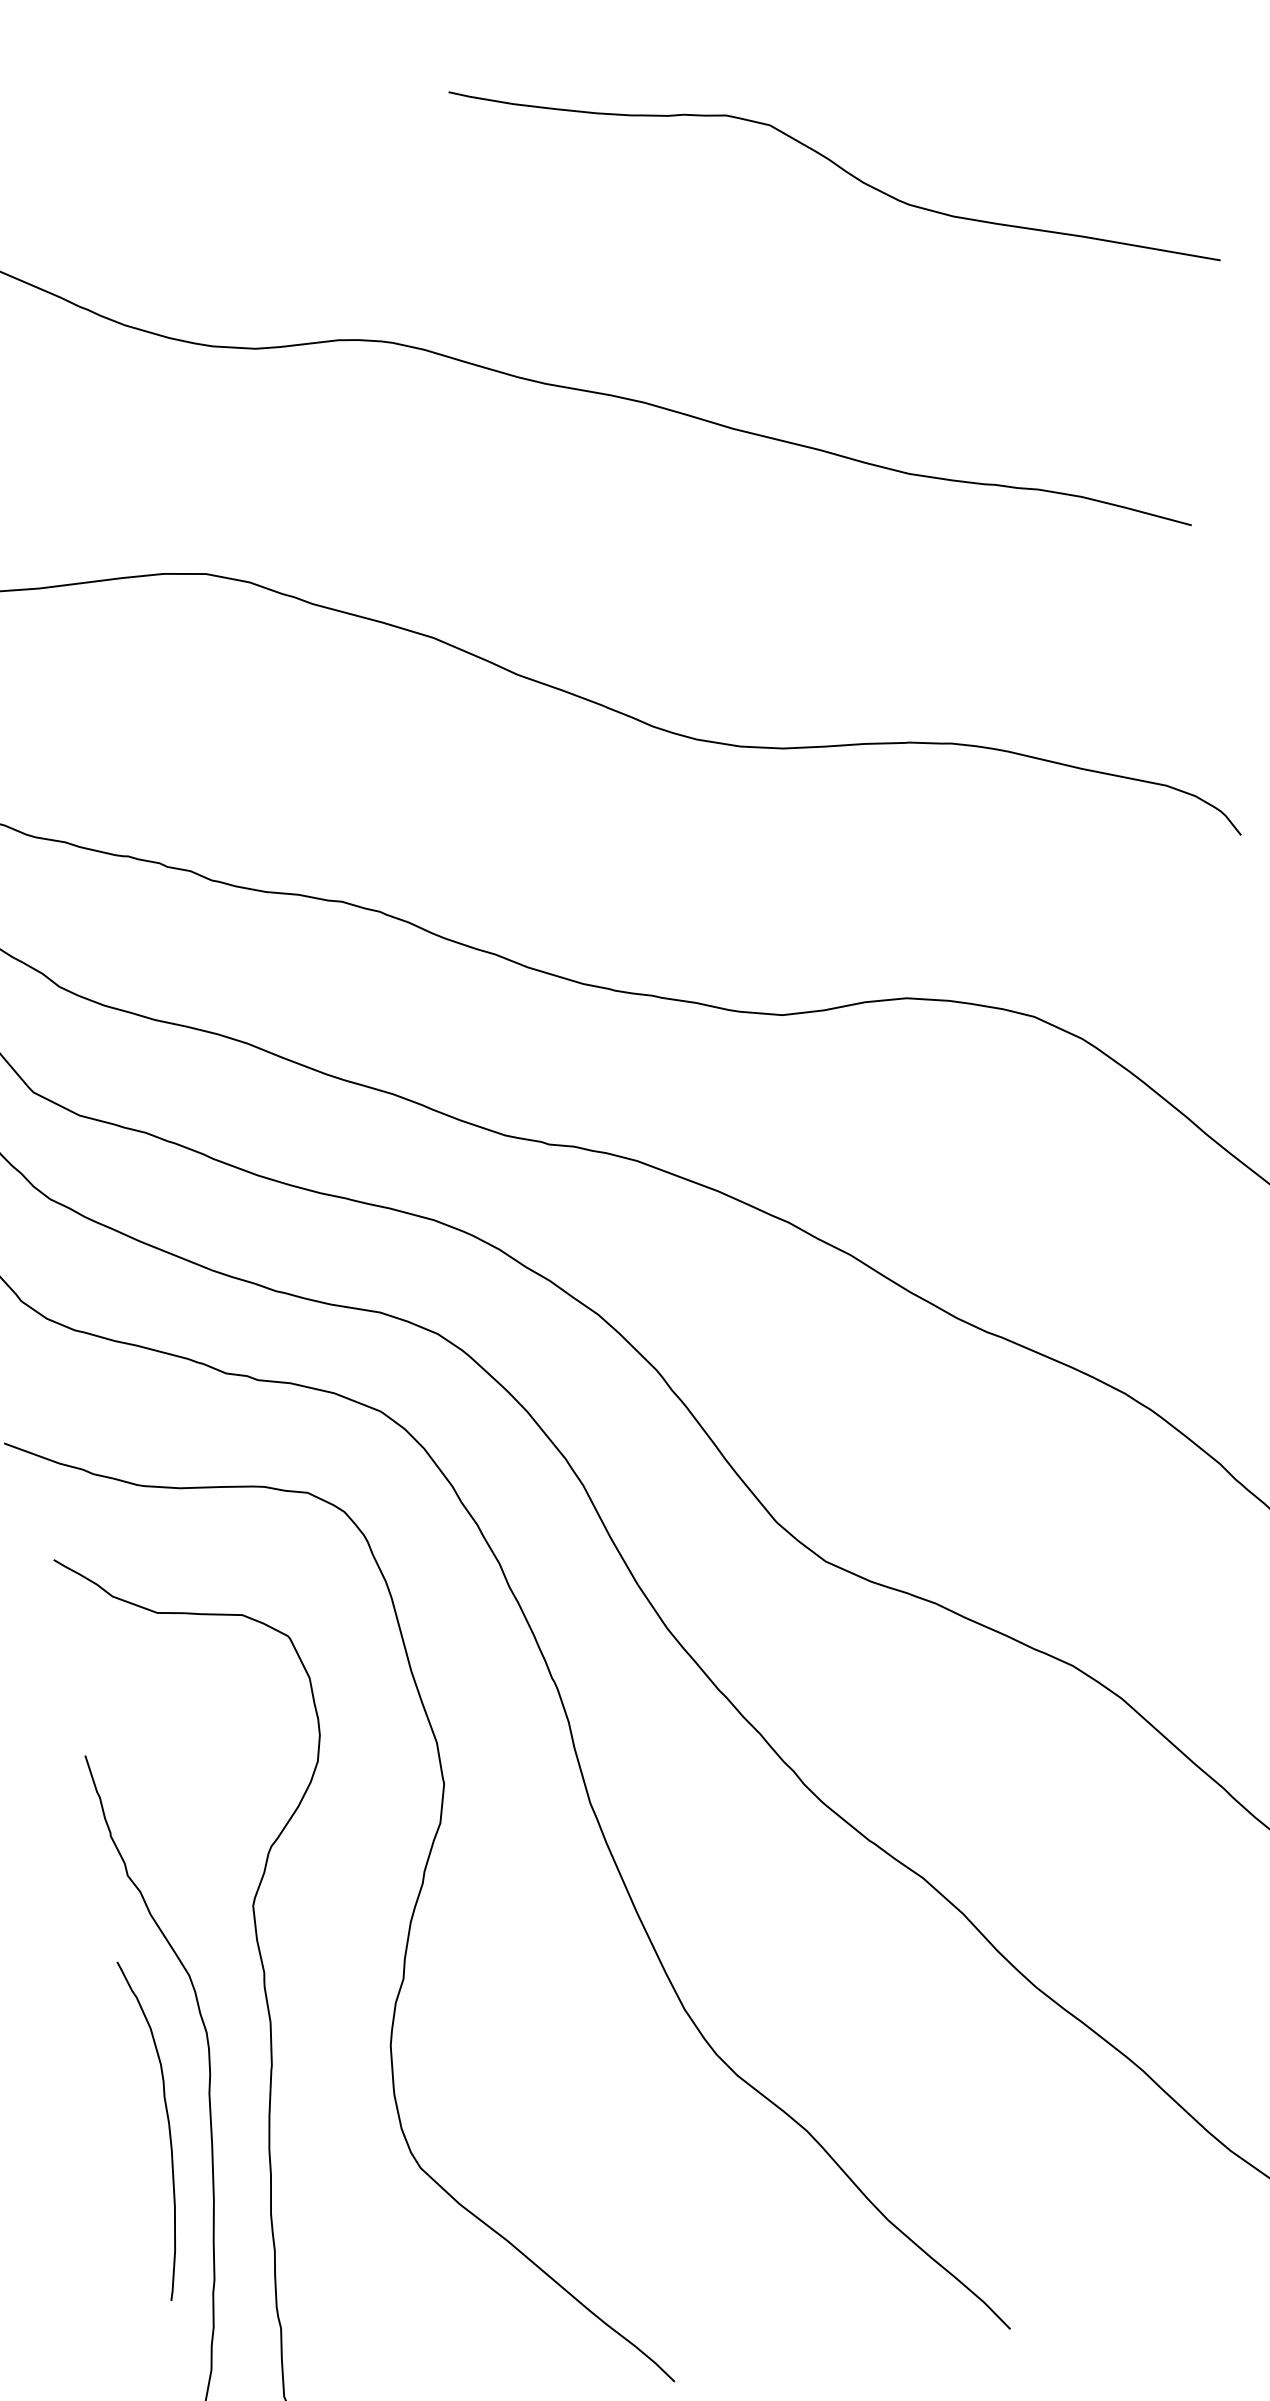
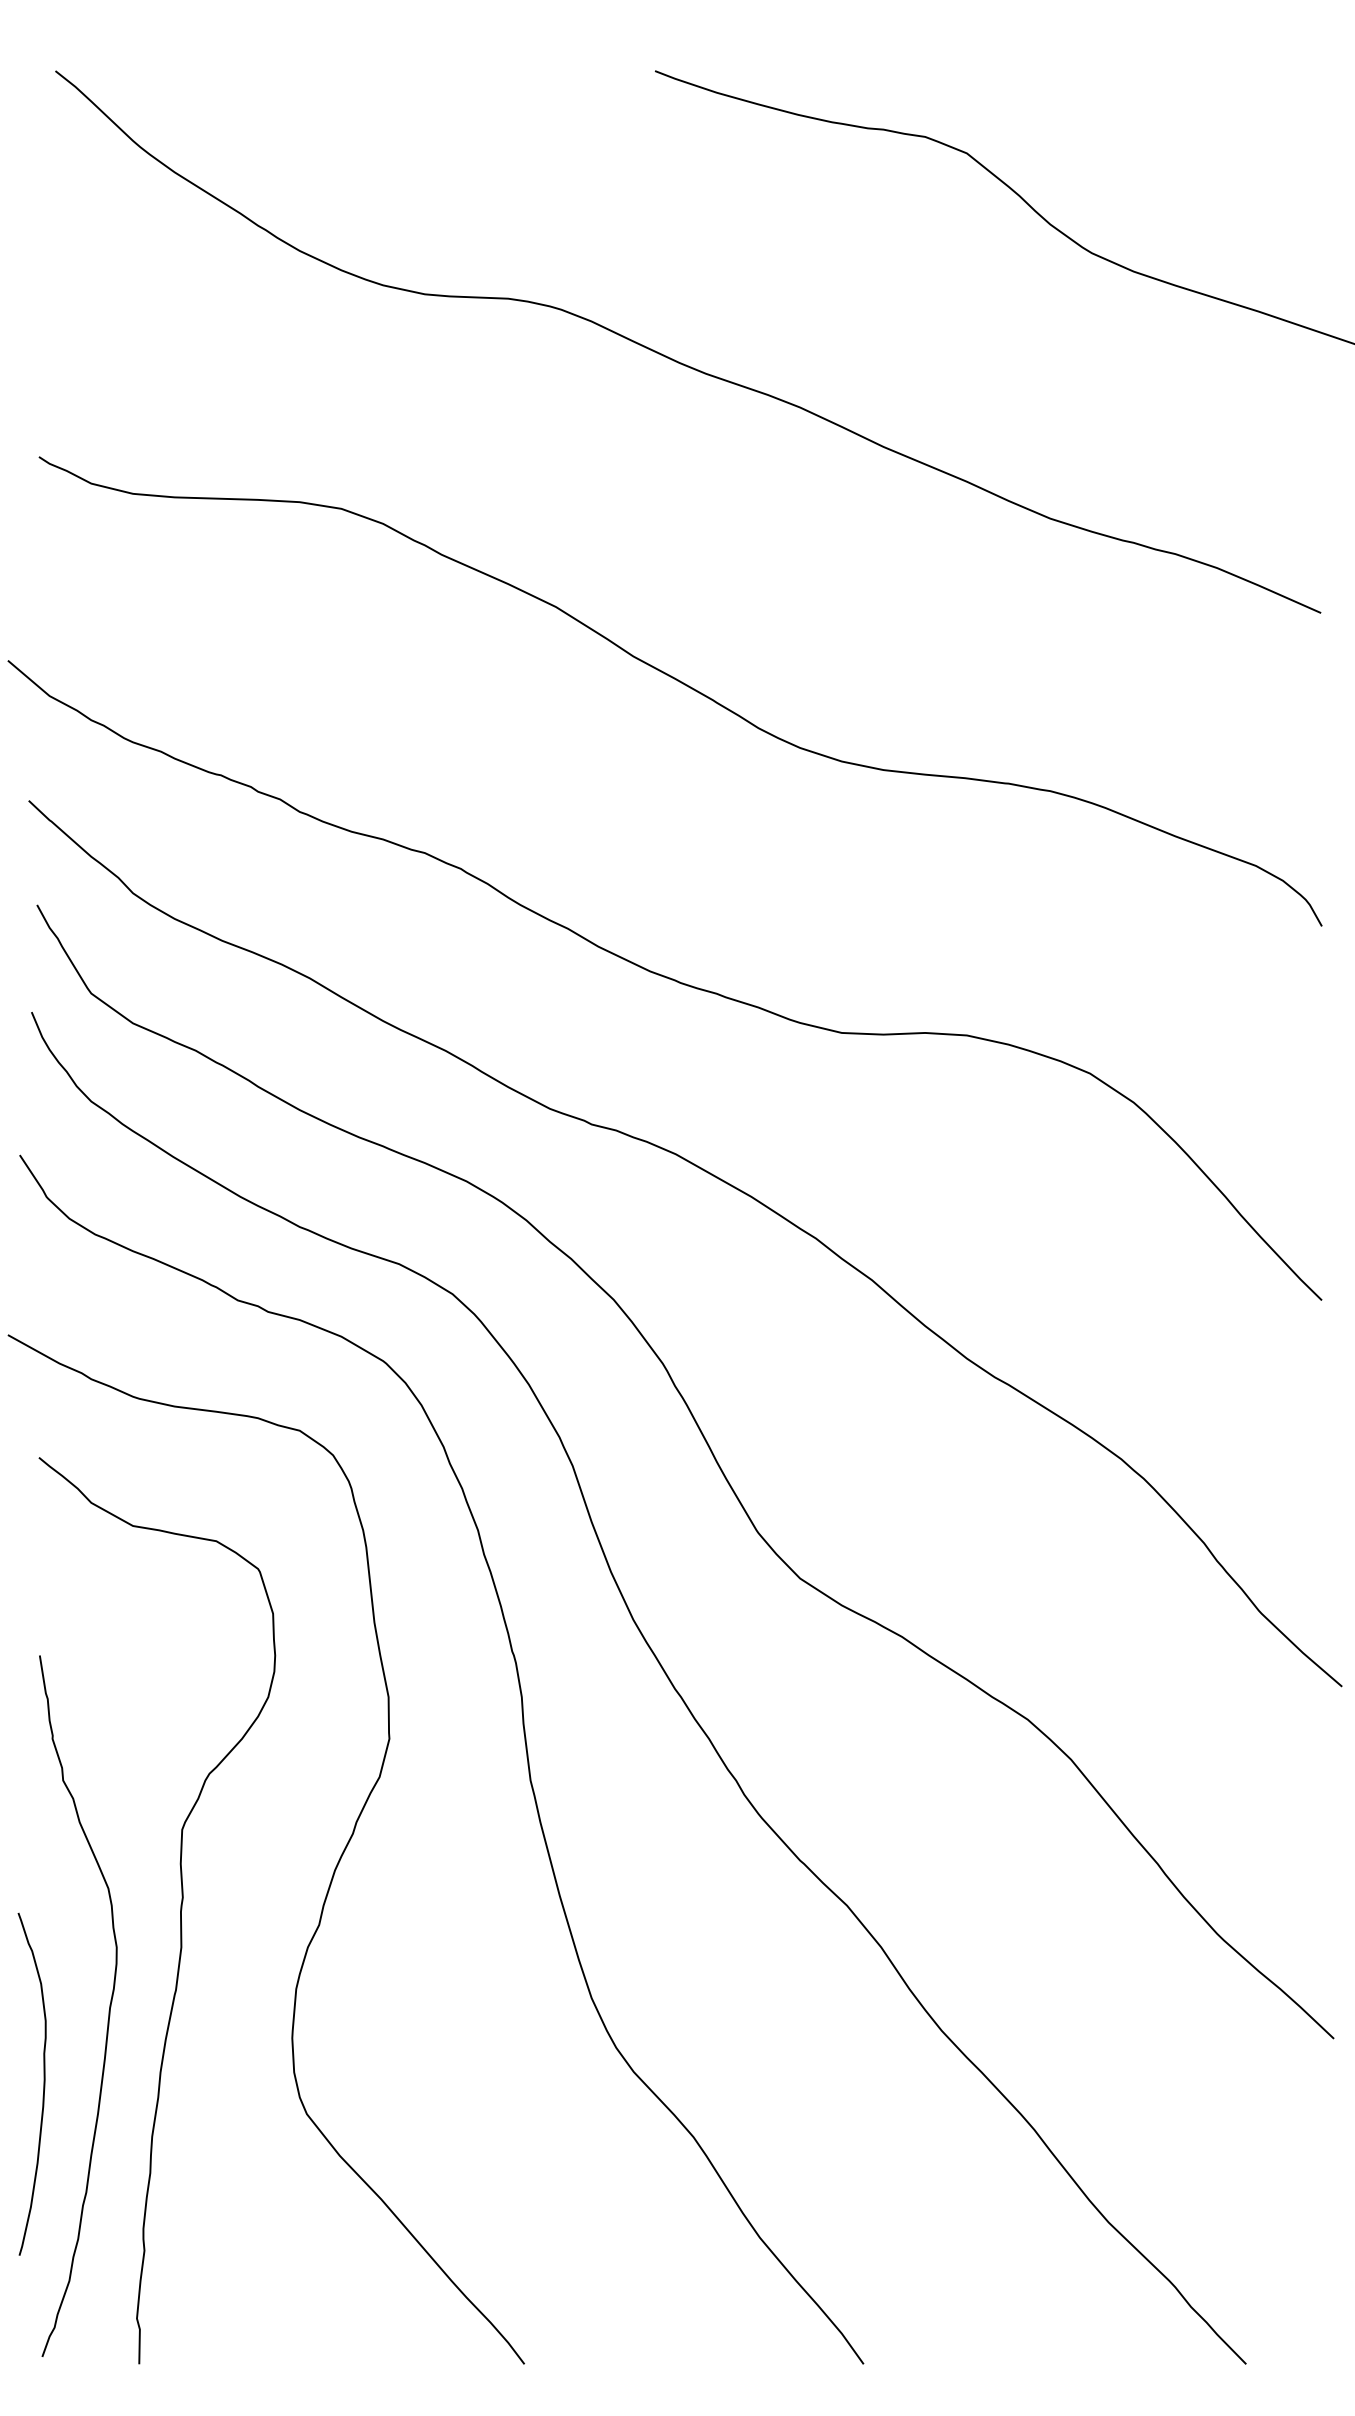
curve: (168, 2126) -> (43, 2083), moved

